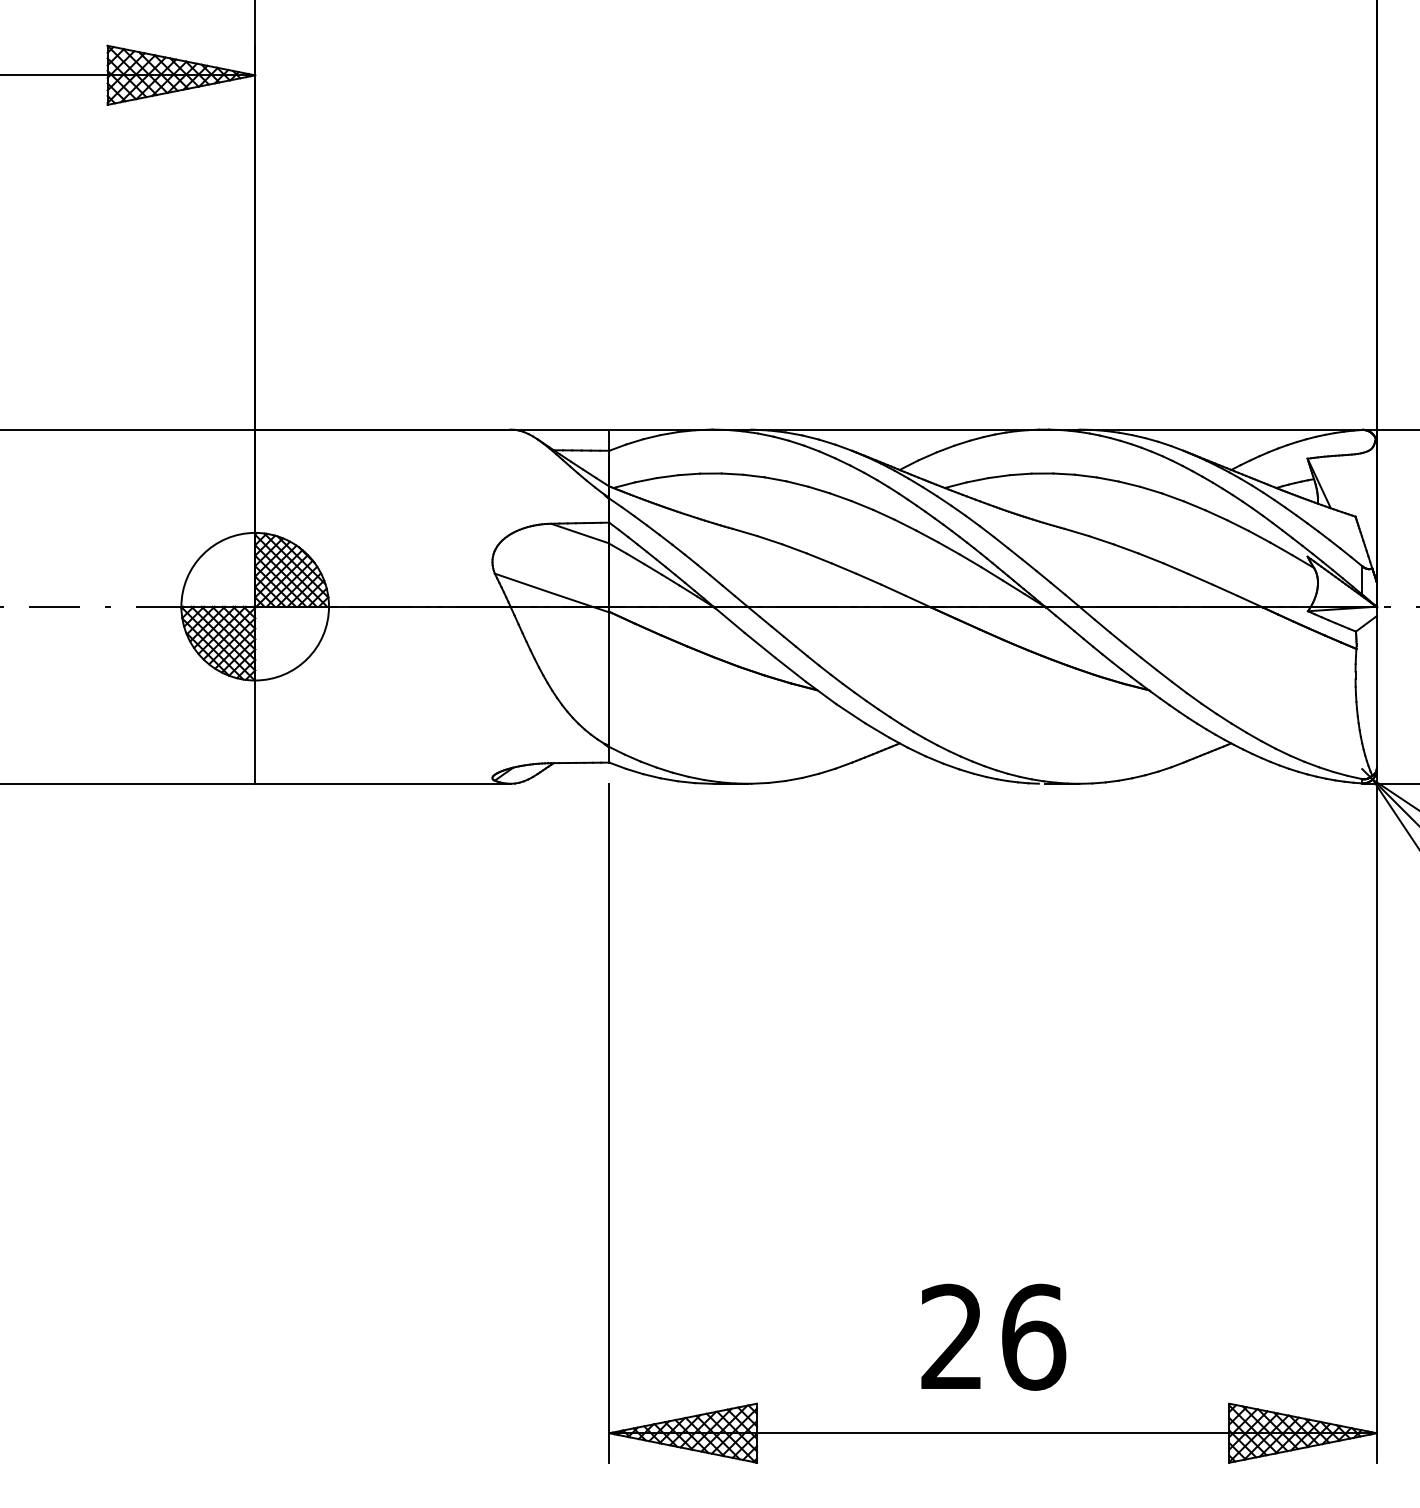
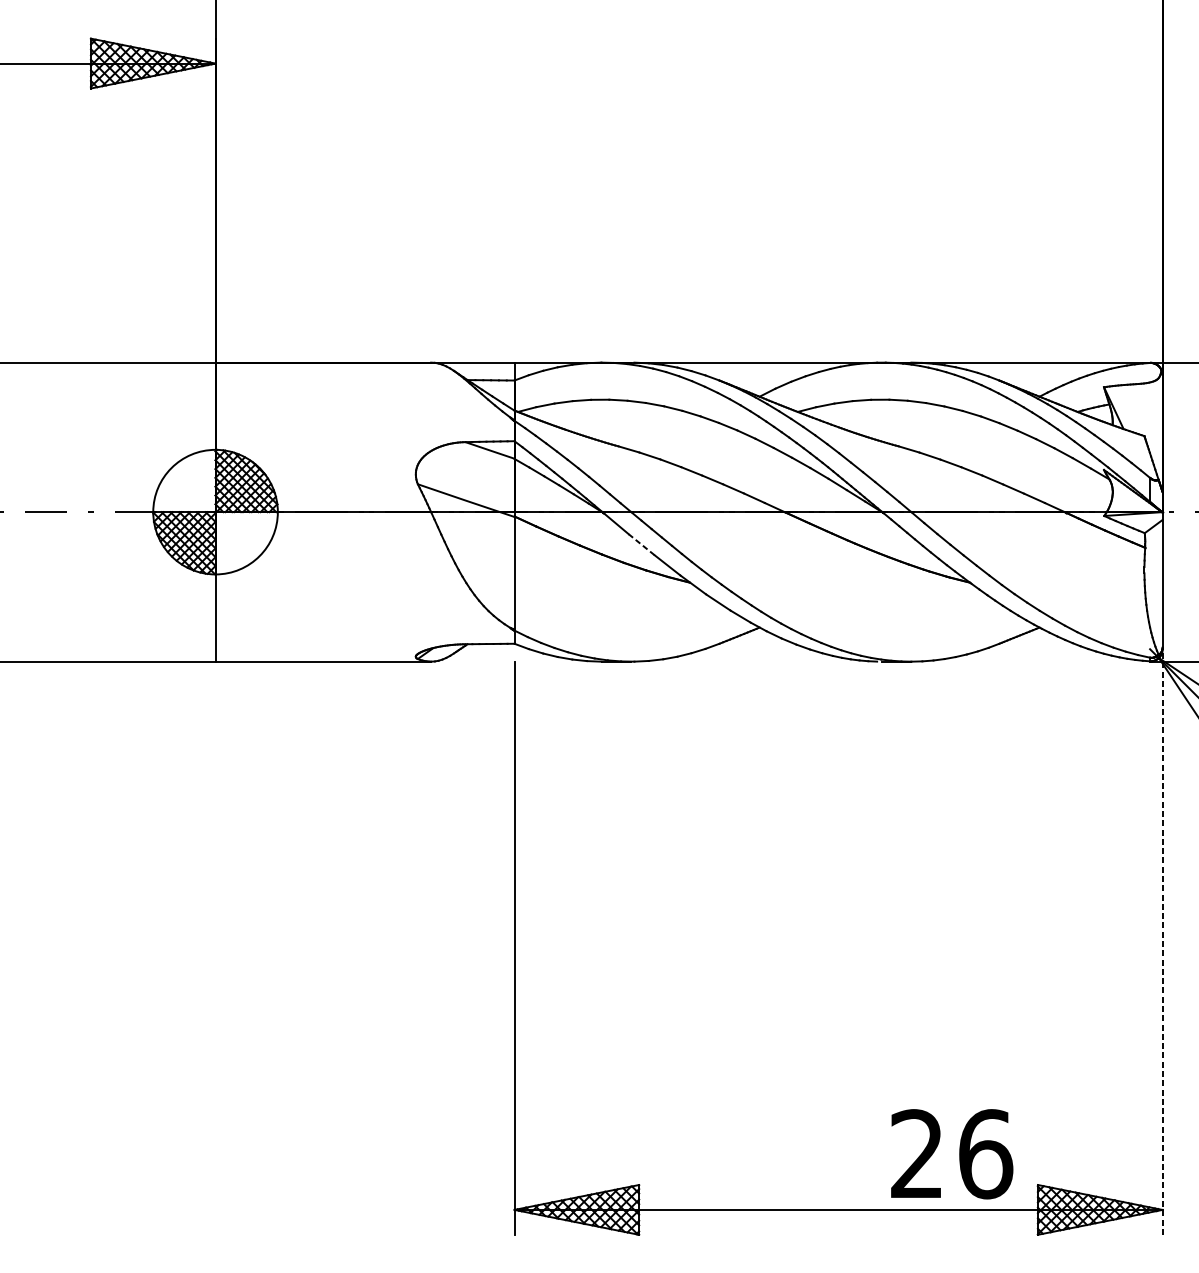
line: (760, 645) -> (642, 544), solid -> dashed
line: (1376, 1115) -> (1162, 941), solid -> dashed
text: (993, 1336) -> (951, 1153), moved

